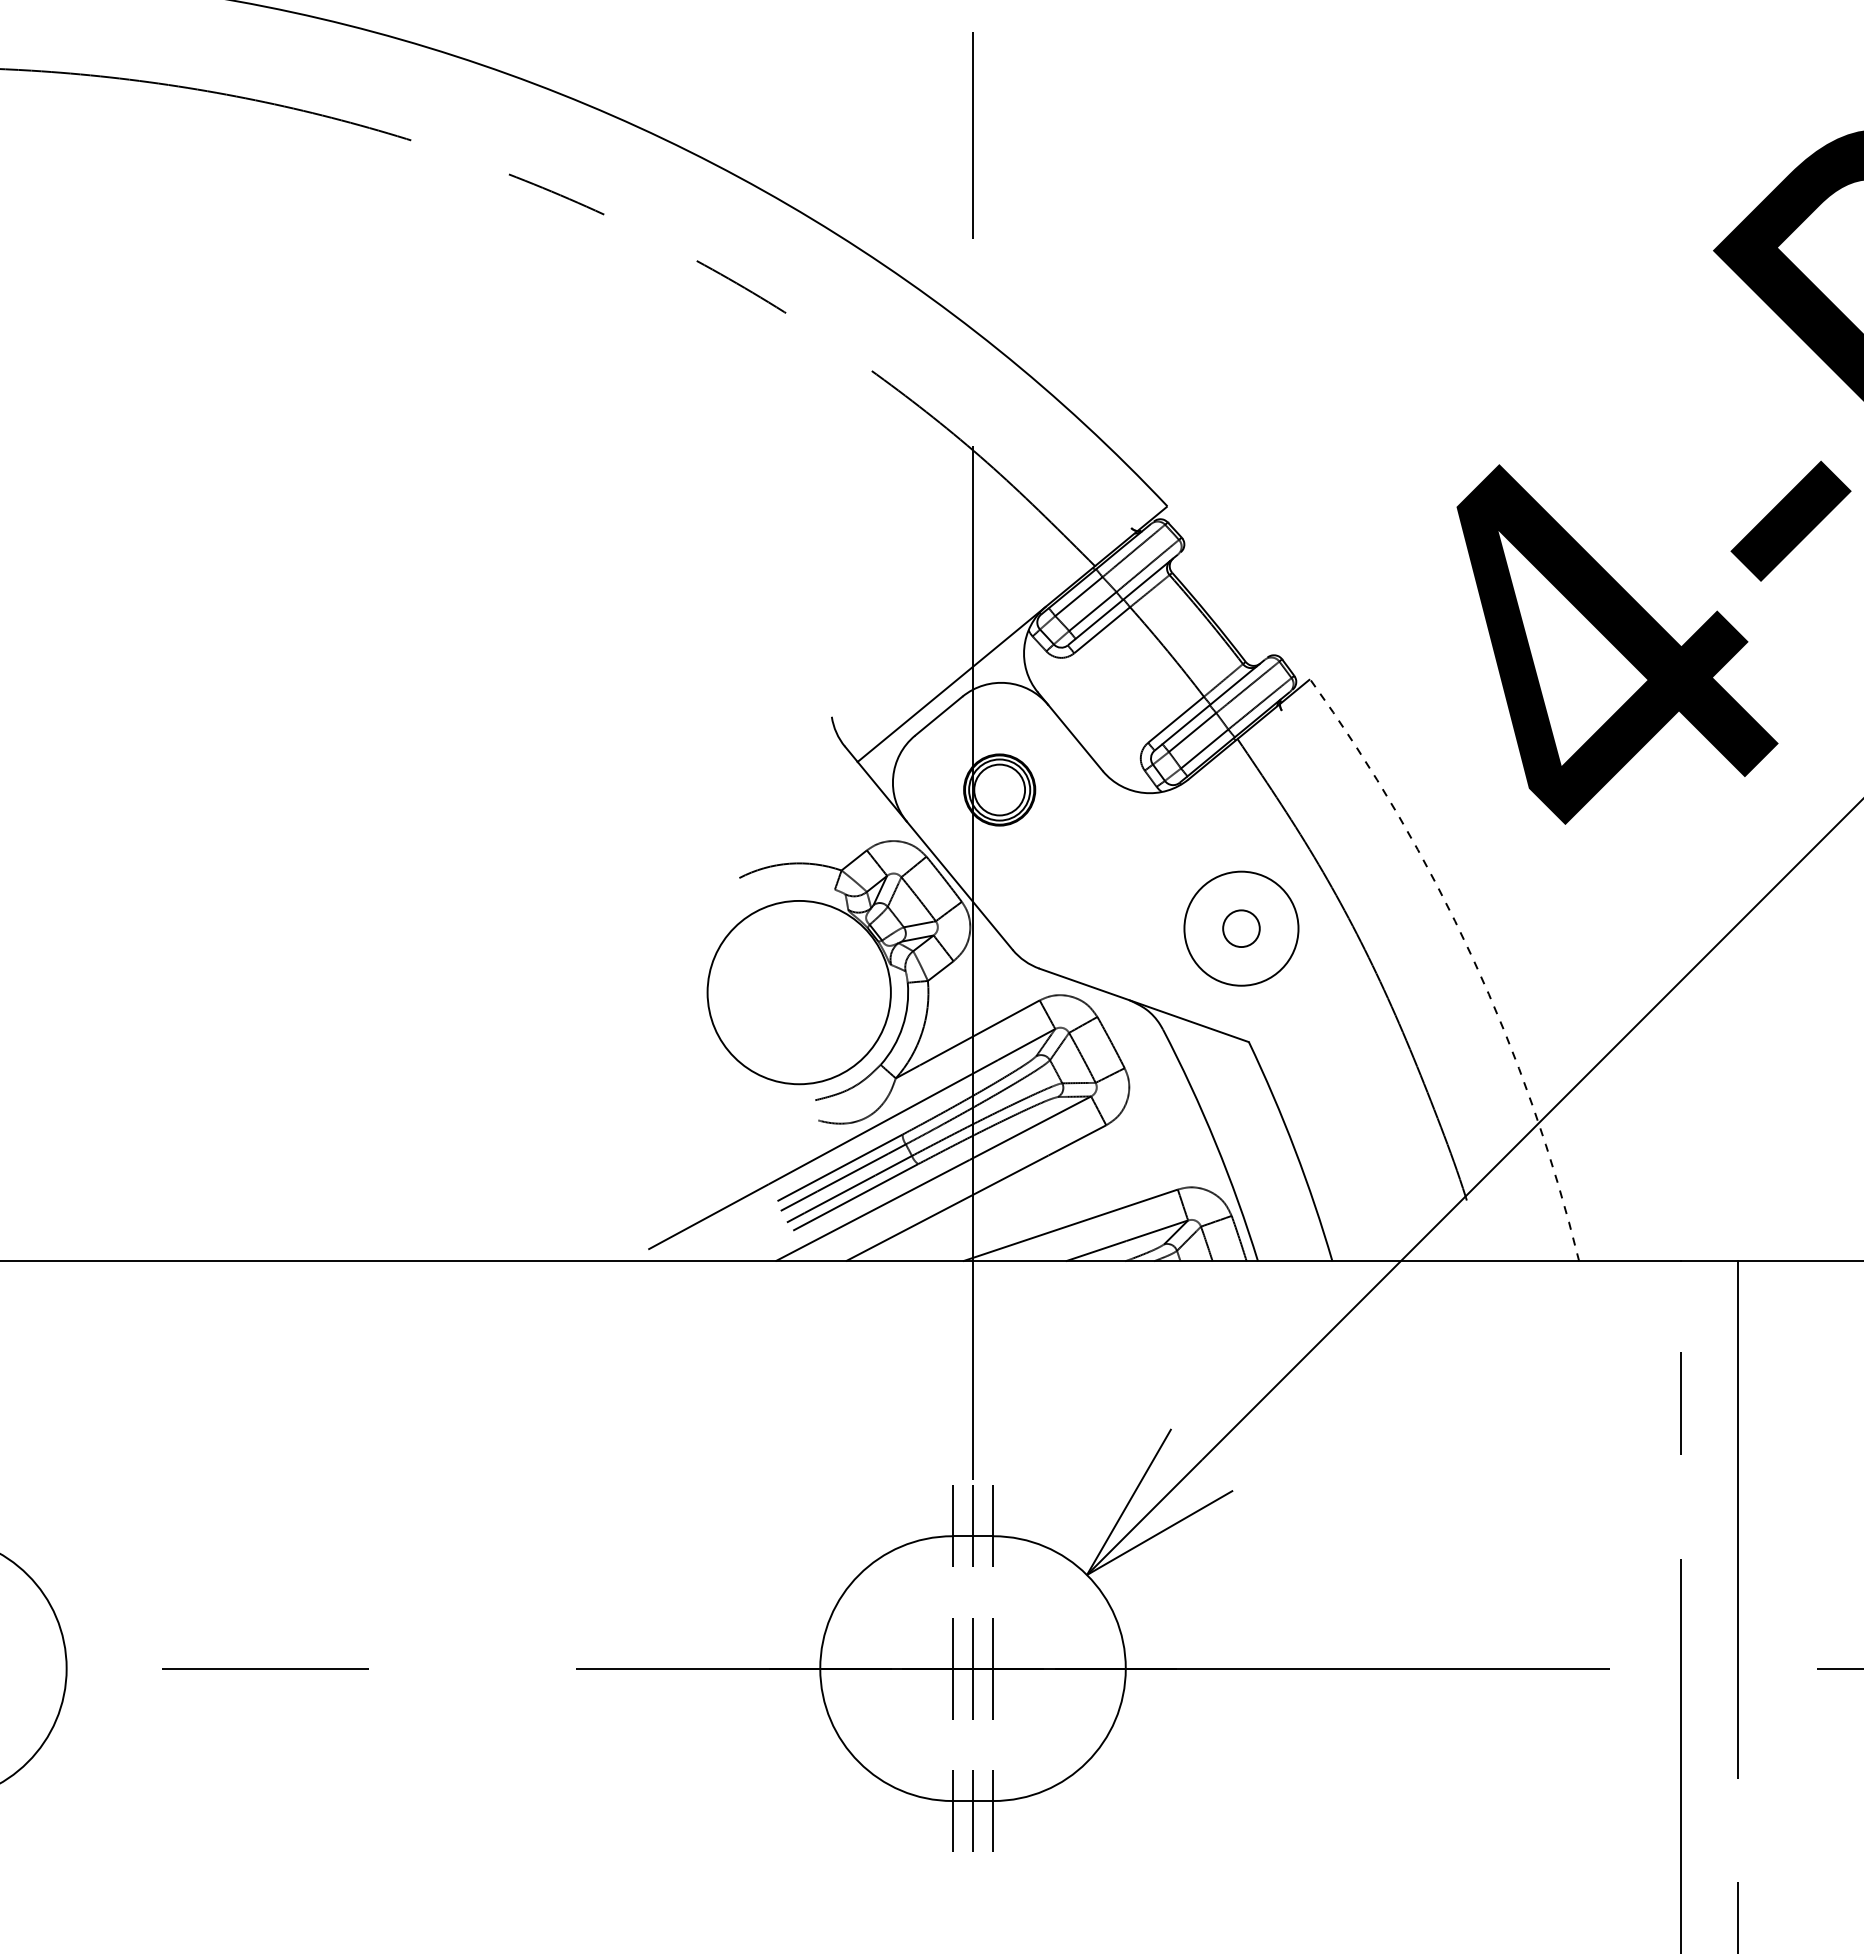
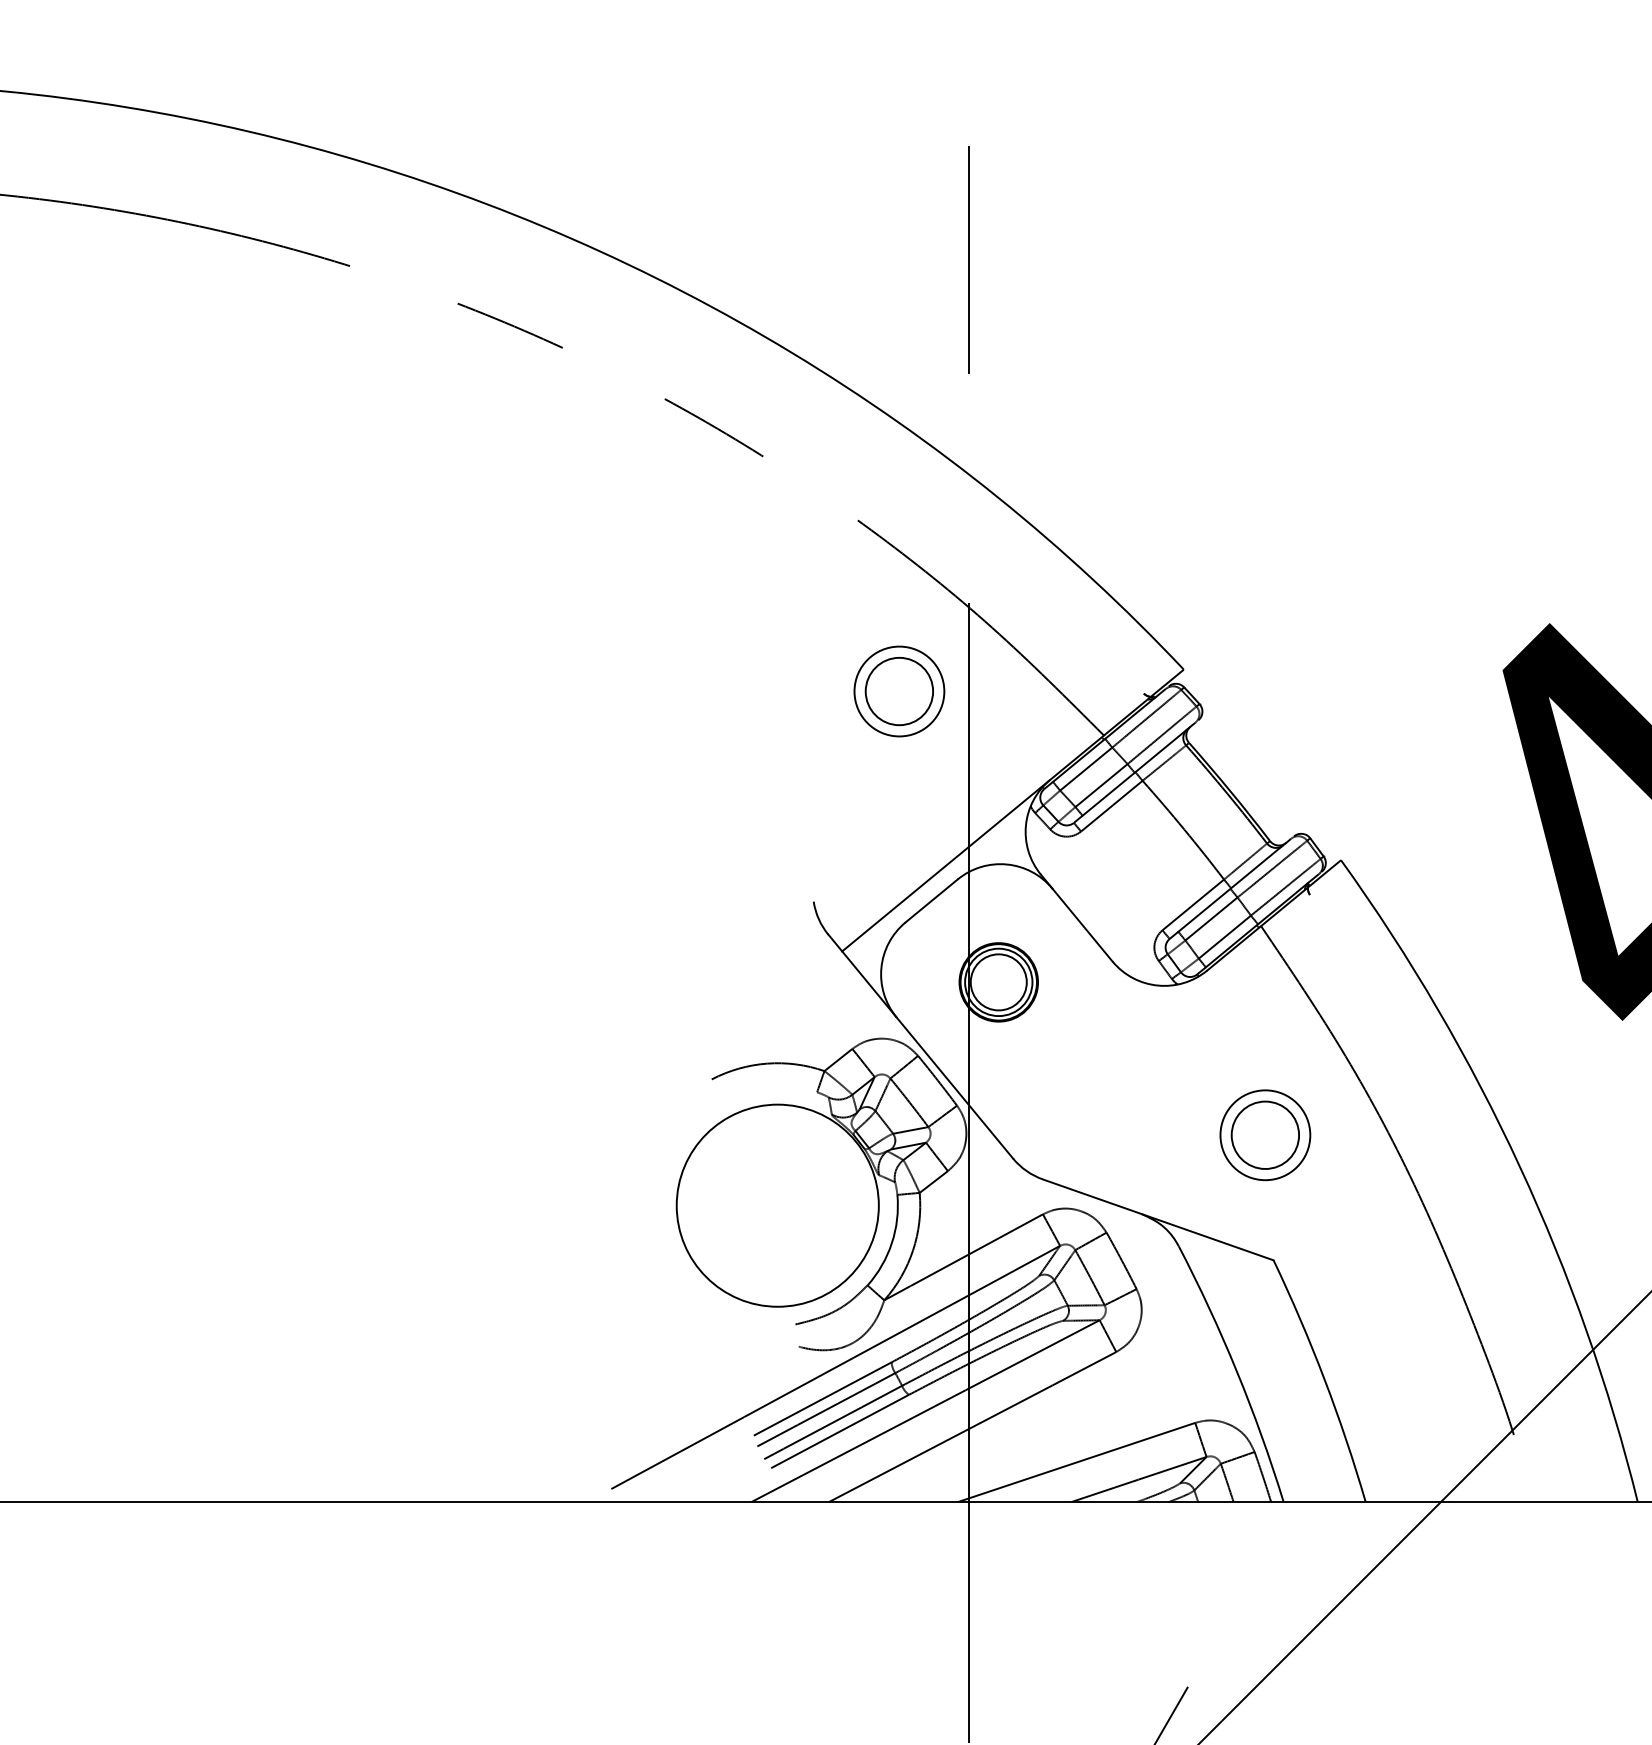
part: (909, 525) -> (899, 690), added
circle: (1241, 928) -> (1265, 1135), size x0.71
circle: (1241, 928) -> (1265, 1135), size x1.67
arc: (1472, 957) -> (1520, 1167), dashed -> solid

